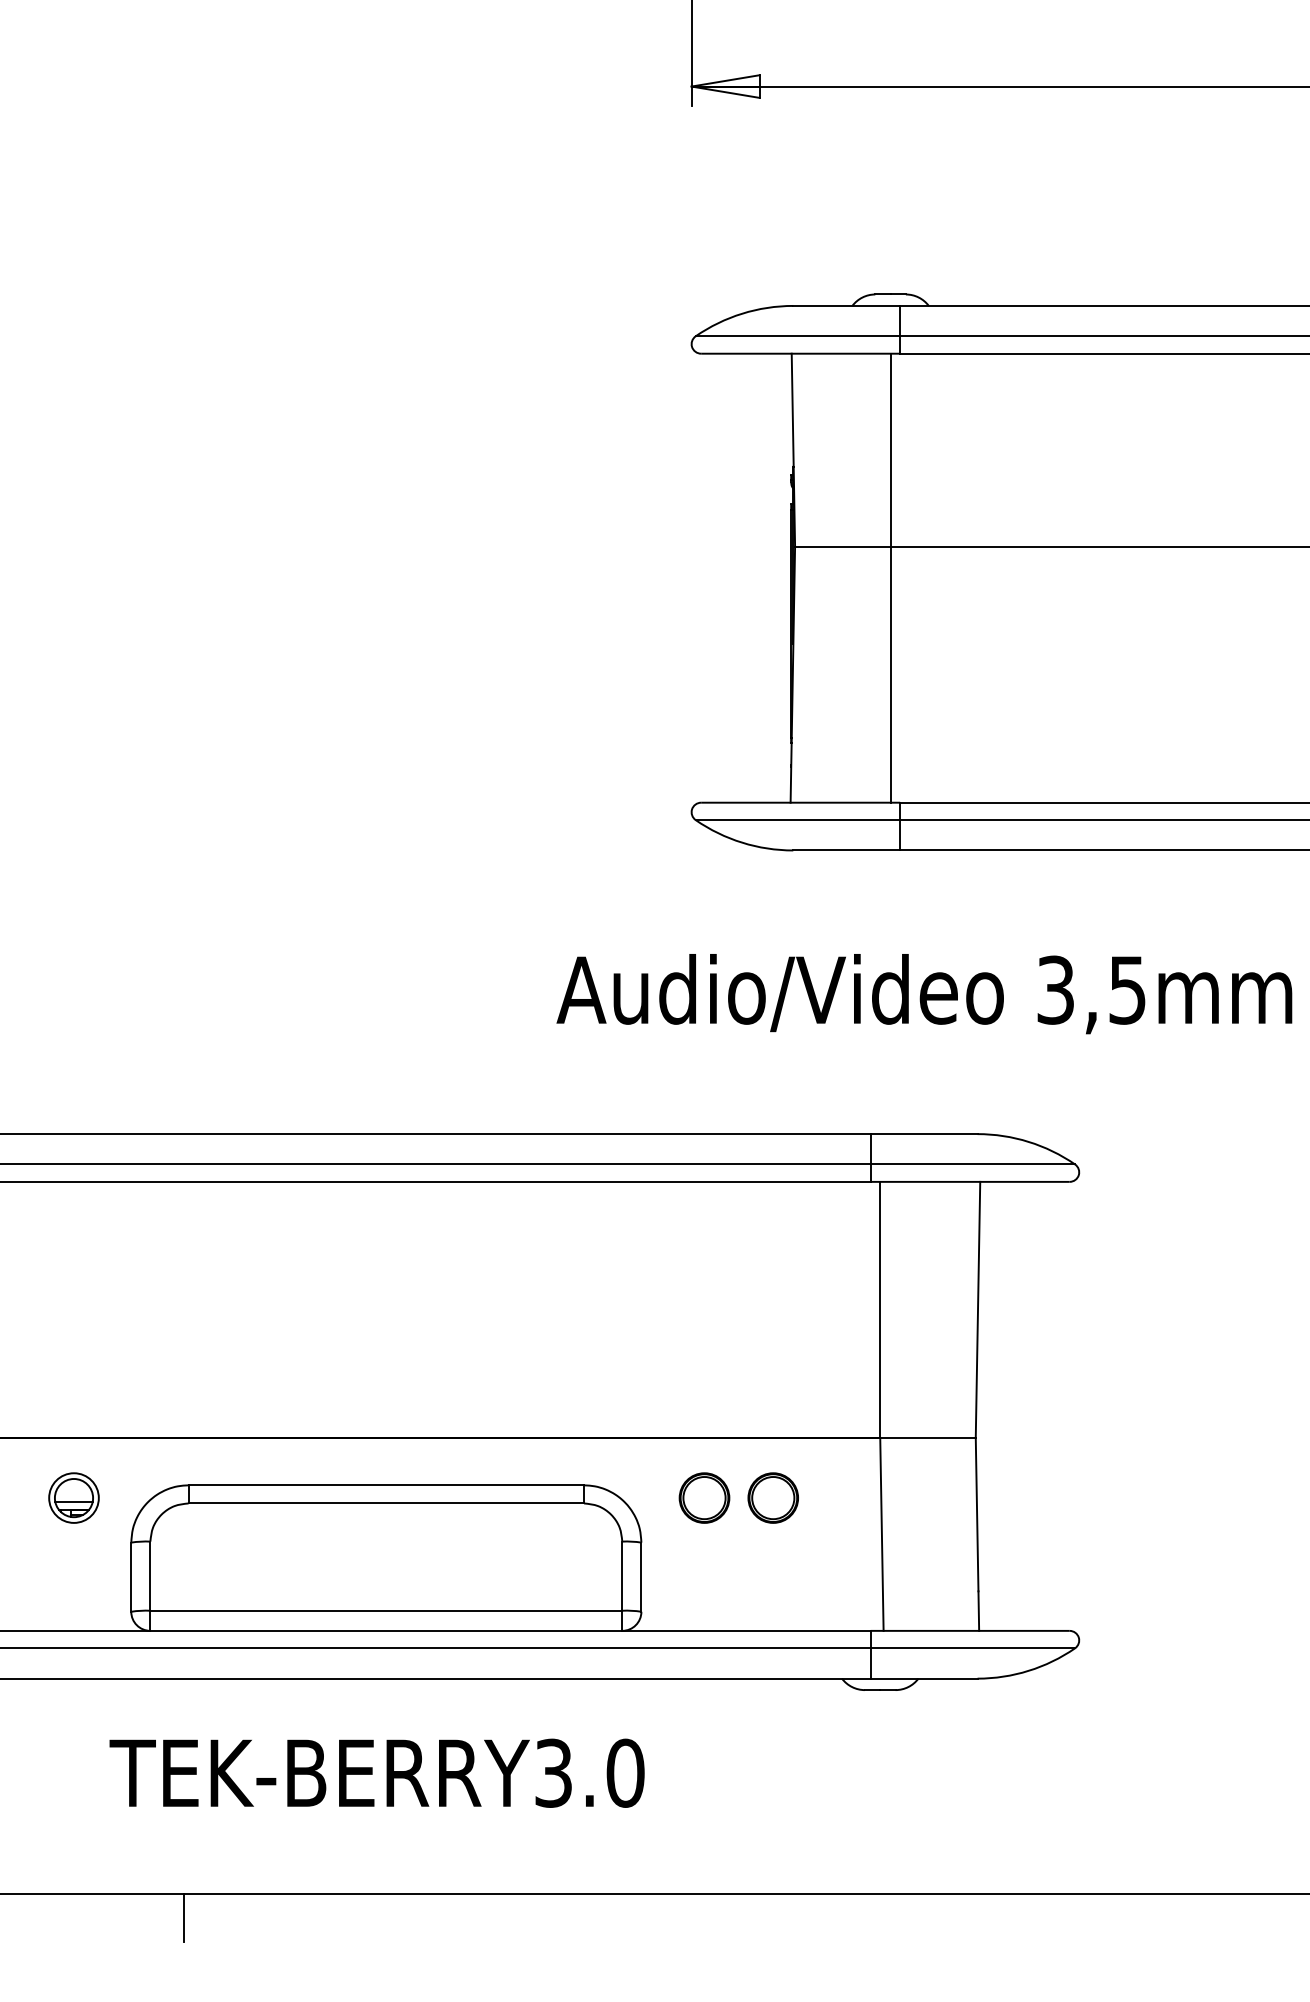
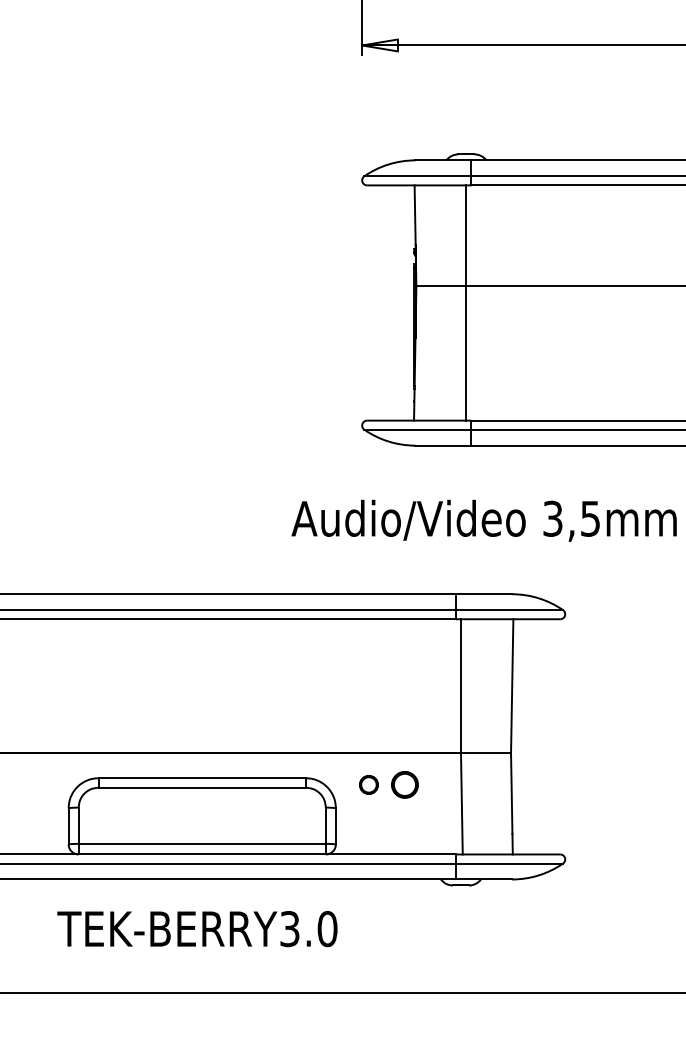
part: (73, 1497) -> (38, 784), removed
part: (703, 1497) -> (368, 784), size x0.7
line: (184, 1917) -> (96, 1004), removed

